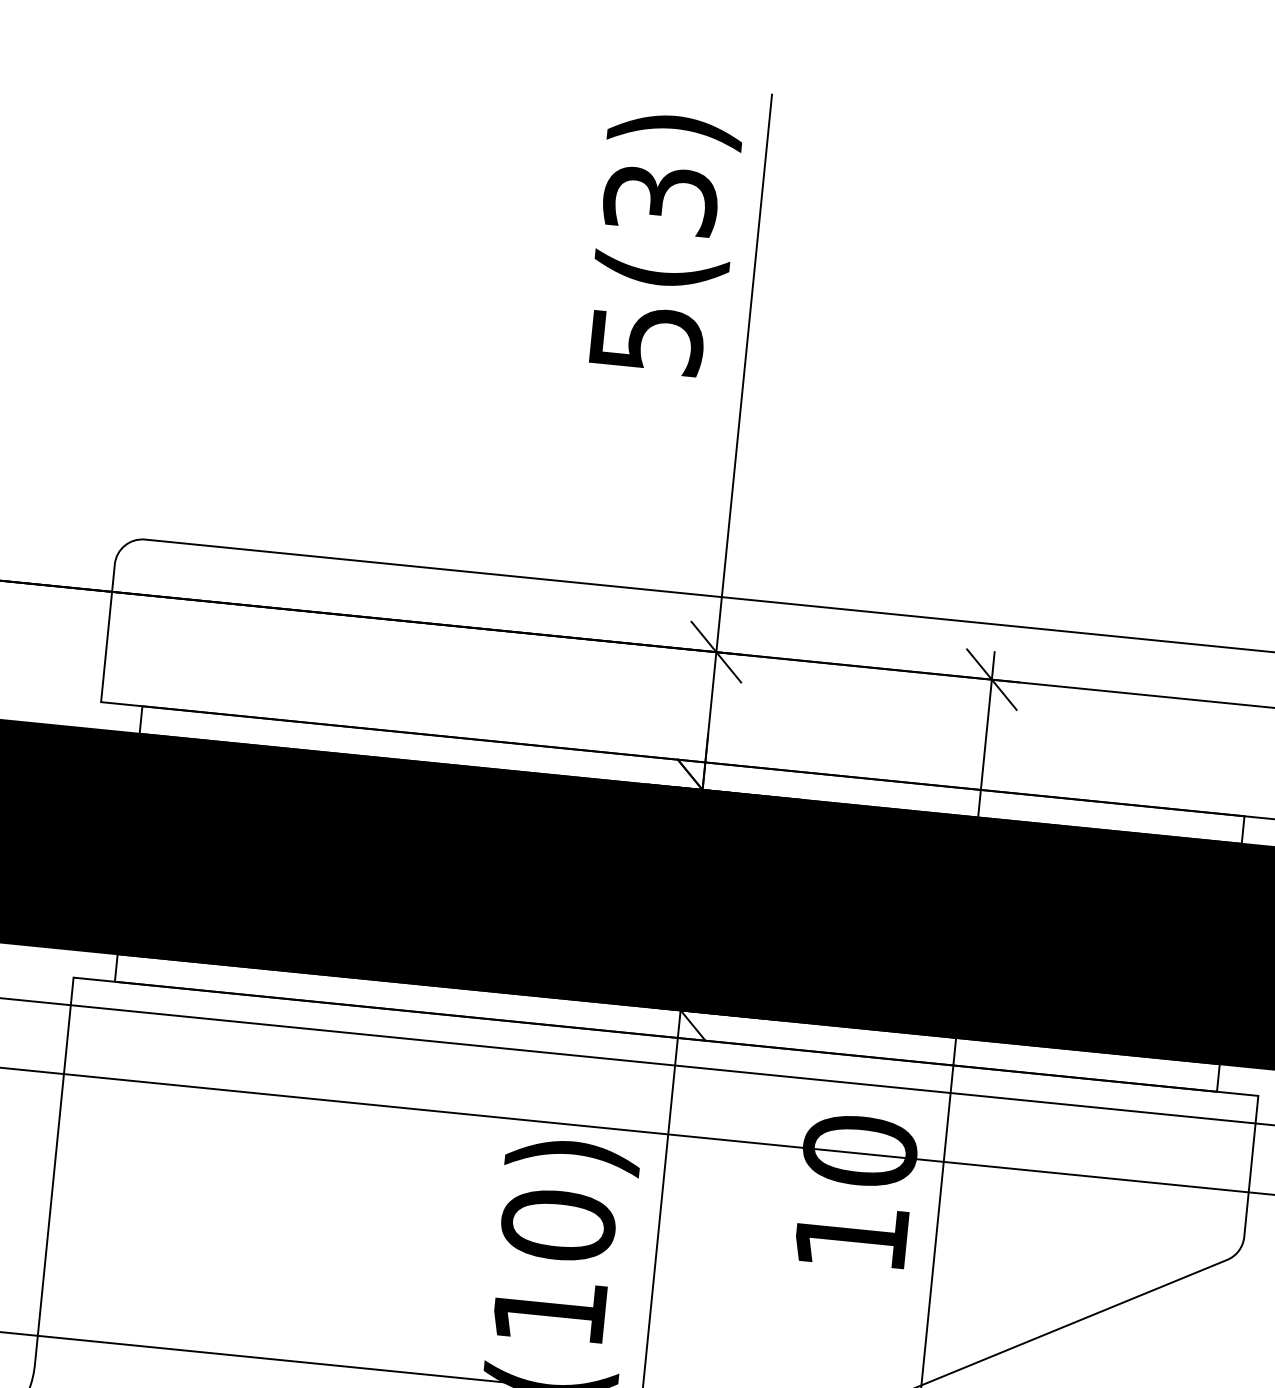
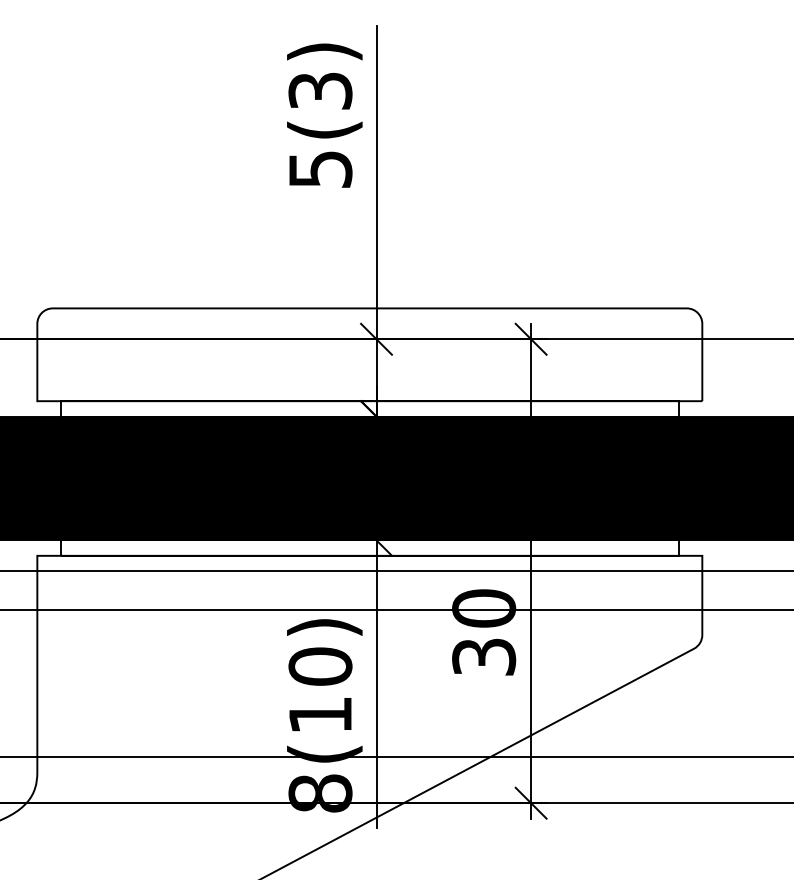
text: (852, 1236) -> (484, 656), 10 -> 30

